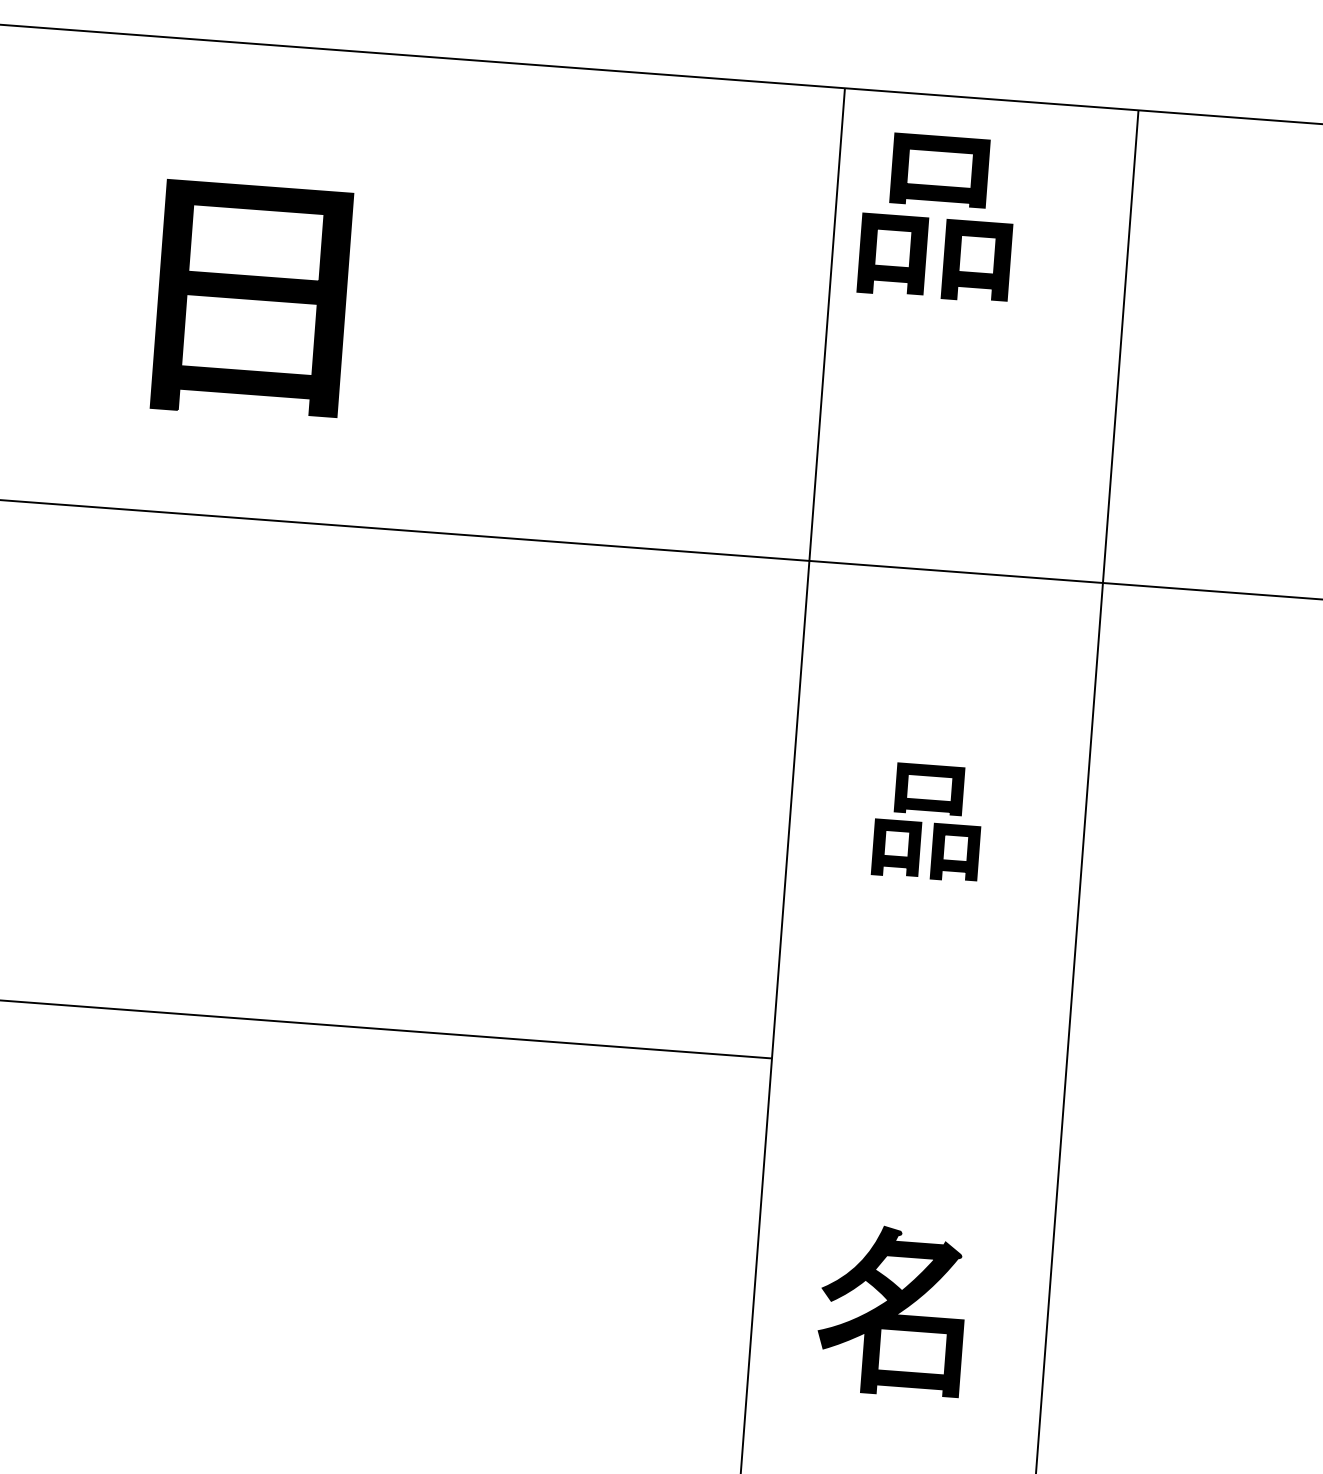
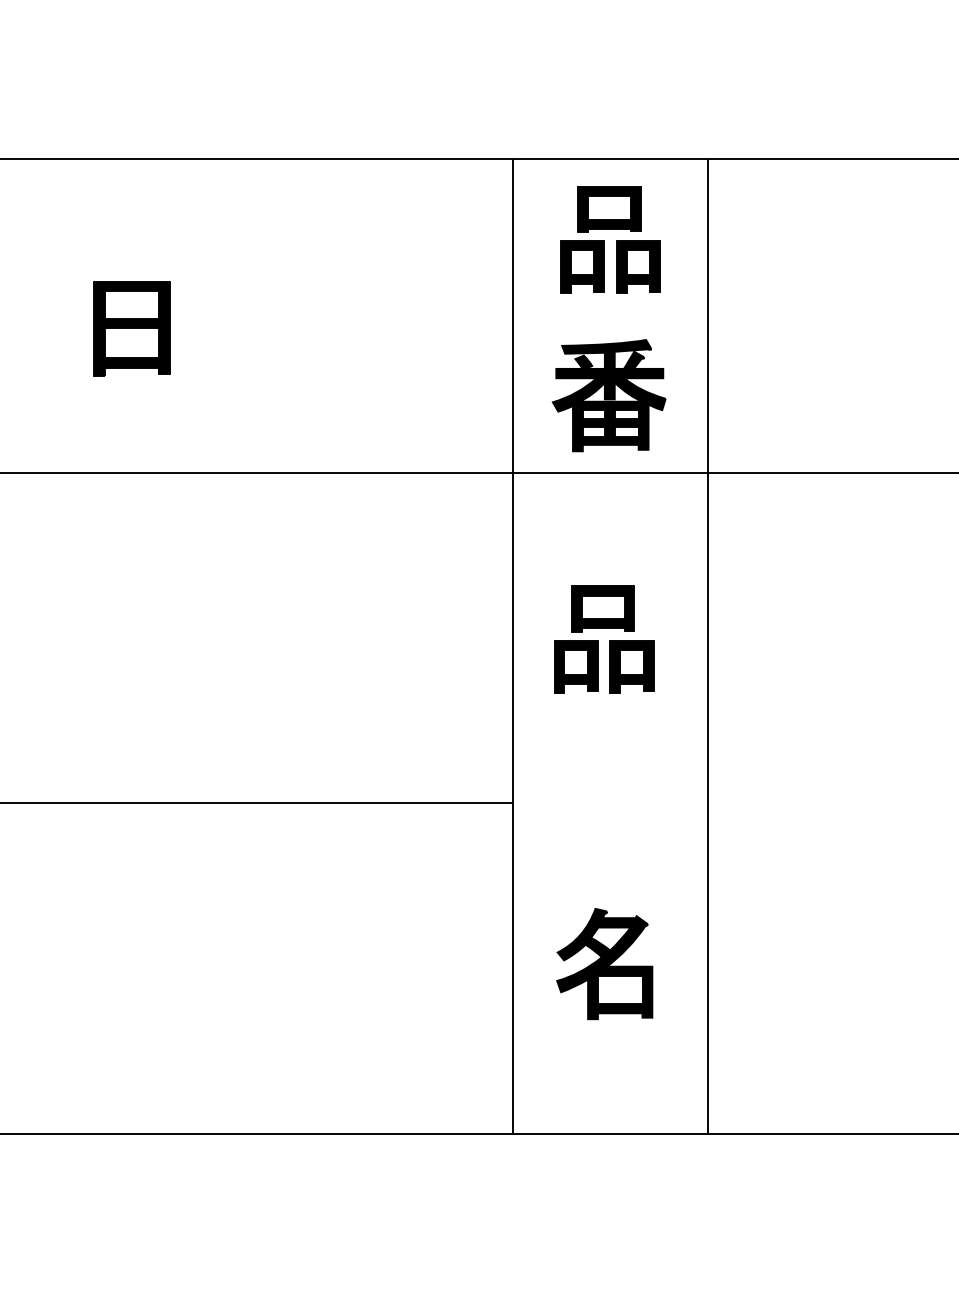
part: (928, 217) -> (604, 240), moved
part: (251, 299) -> (131, 328), size x0.62
part: (962, 454) -> (608, 395), added
part: (928, 821) -> (604, 639), size x1.43

